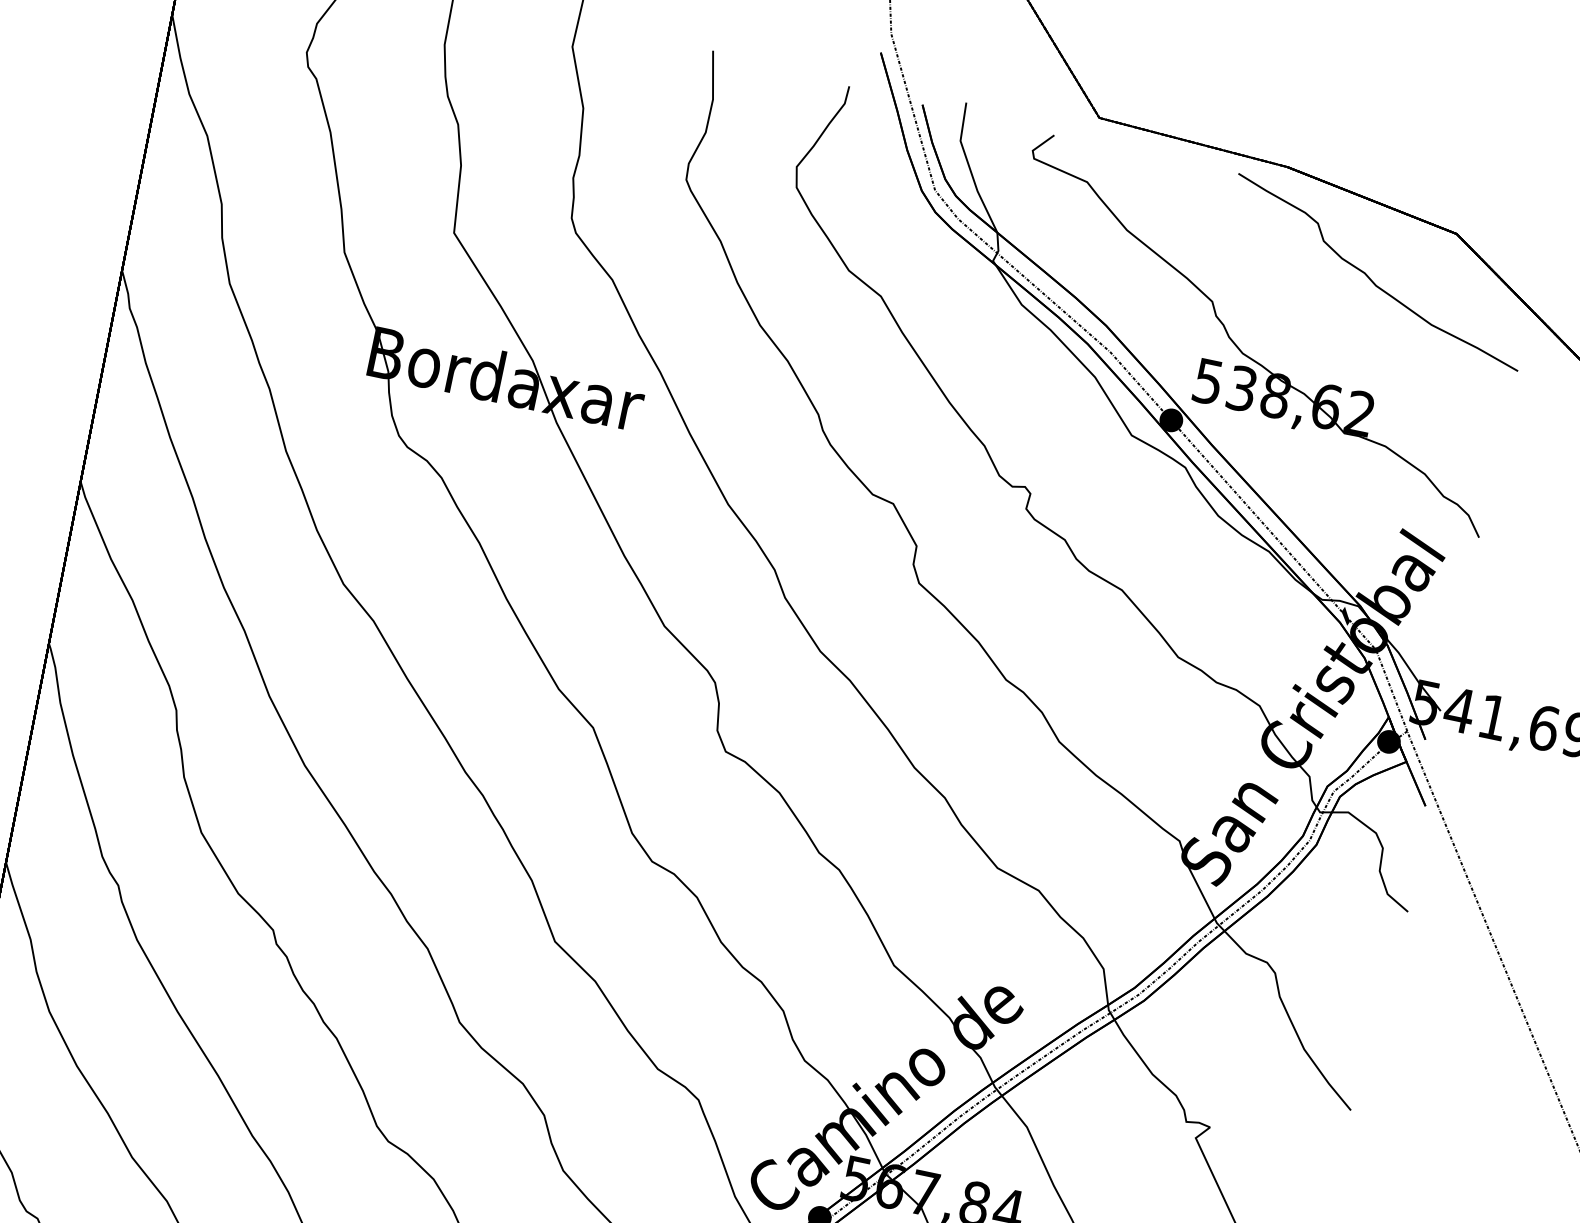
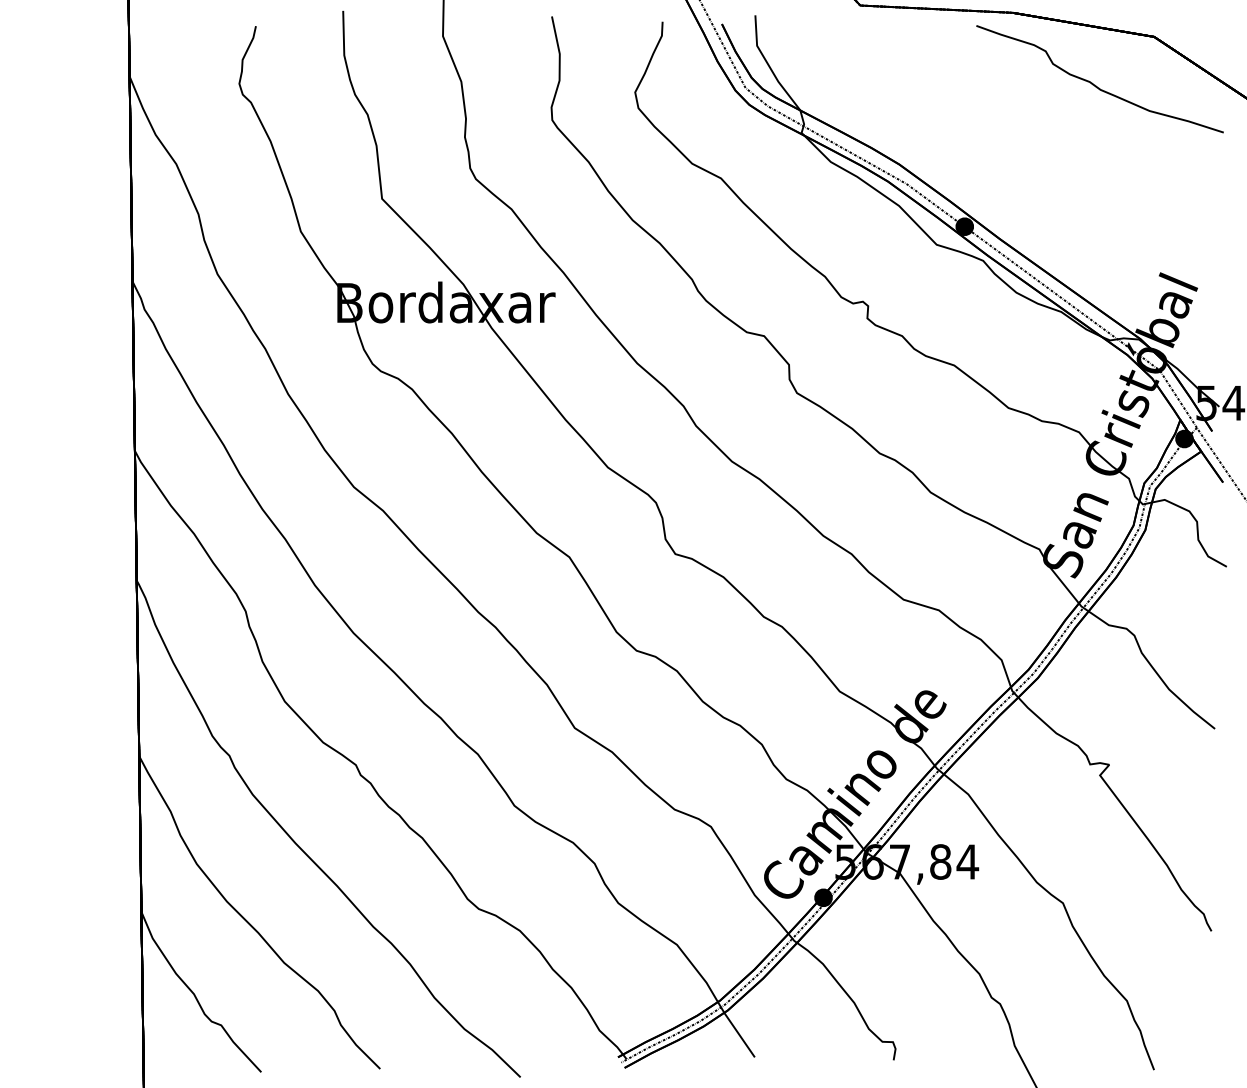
part: (1238, 345) -> (1004, 158), removed

